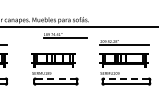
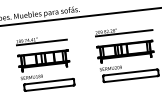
part: (65, 35) -> (41, 40), moved
line: (55, 78) -> (48, 81), dashed -> solid
line: (126, 78) -> (130, 72), dashed -> solid

